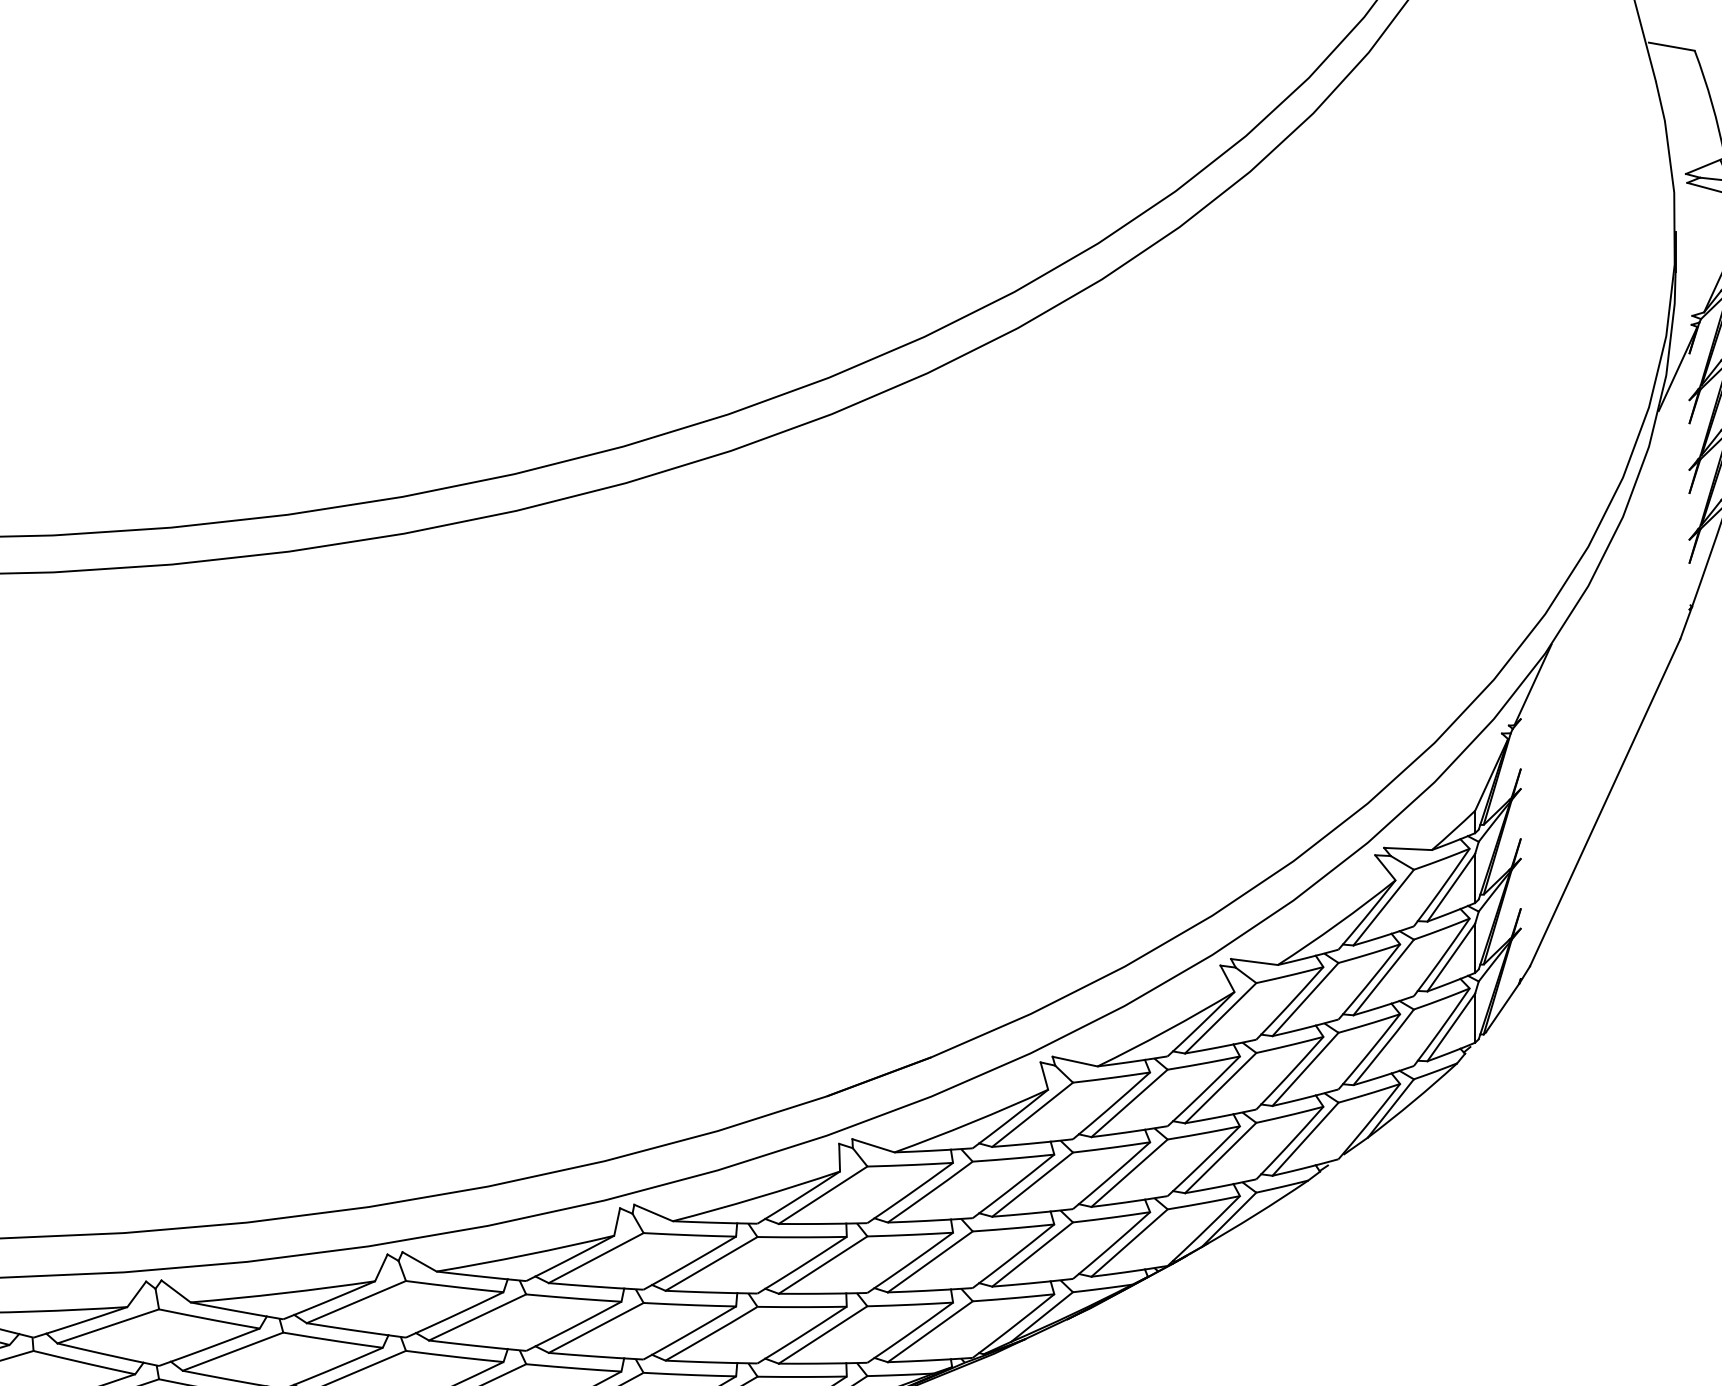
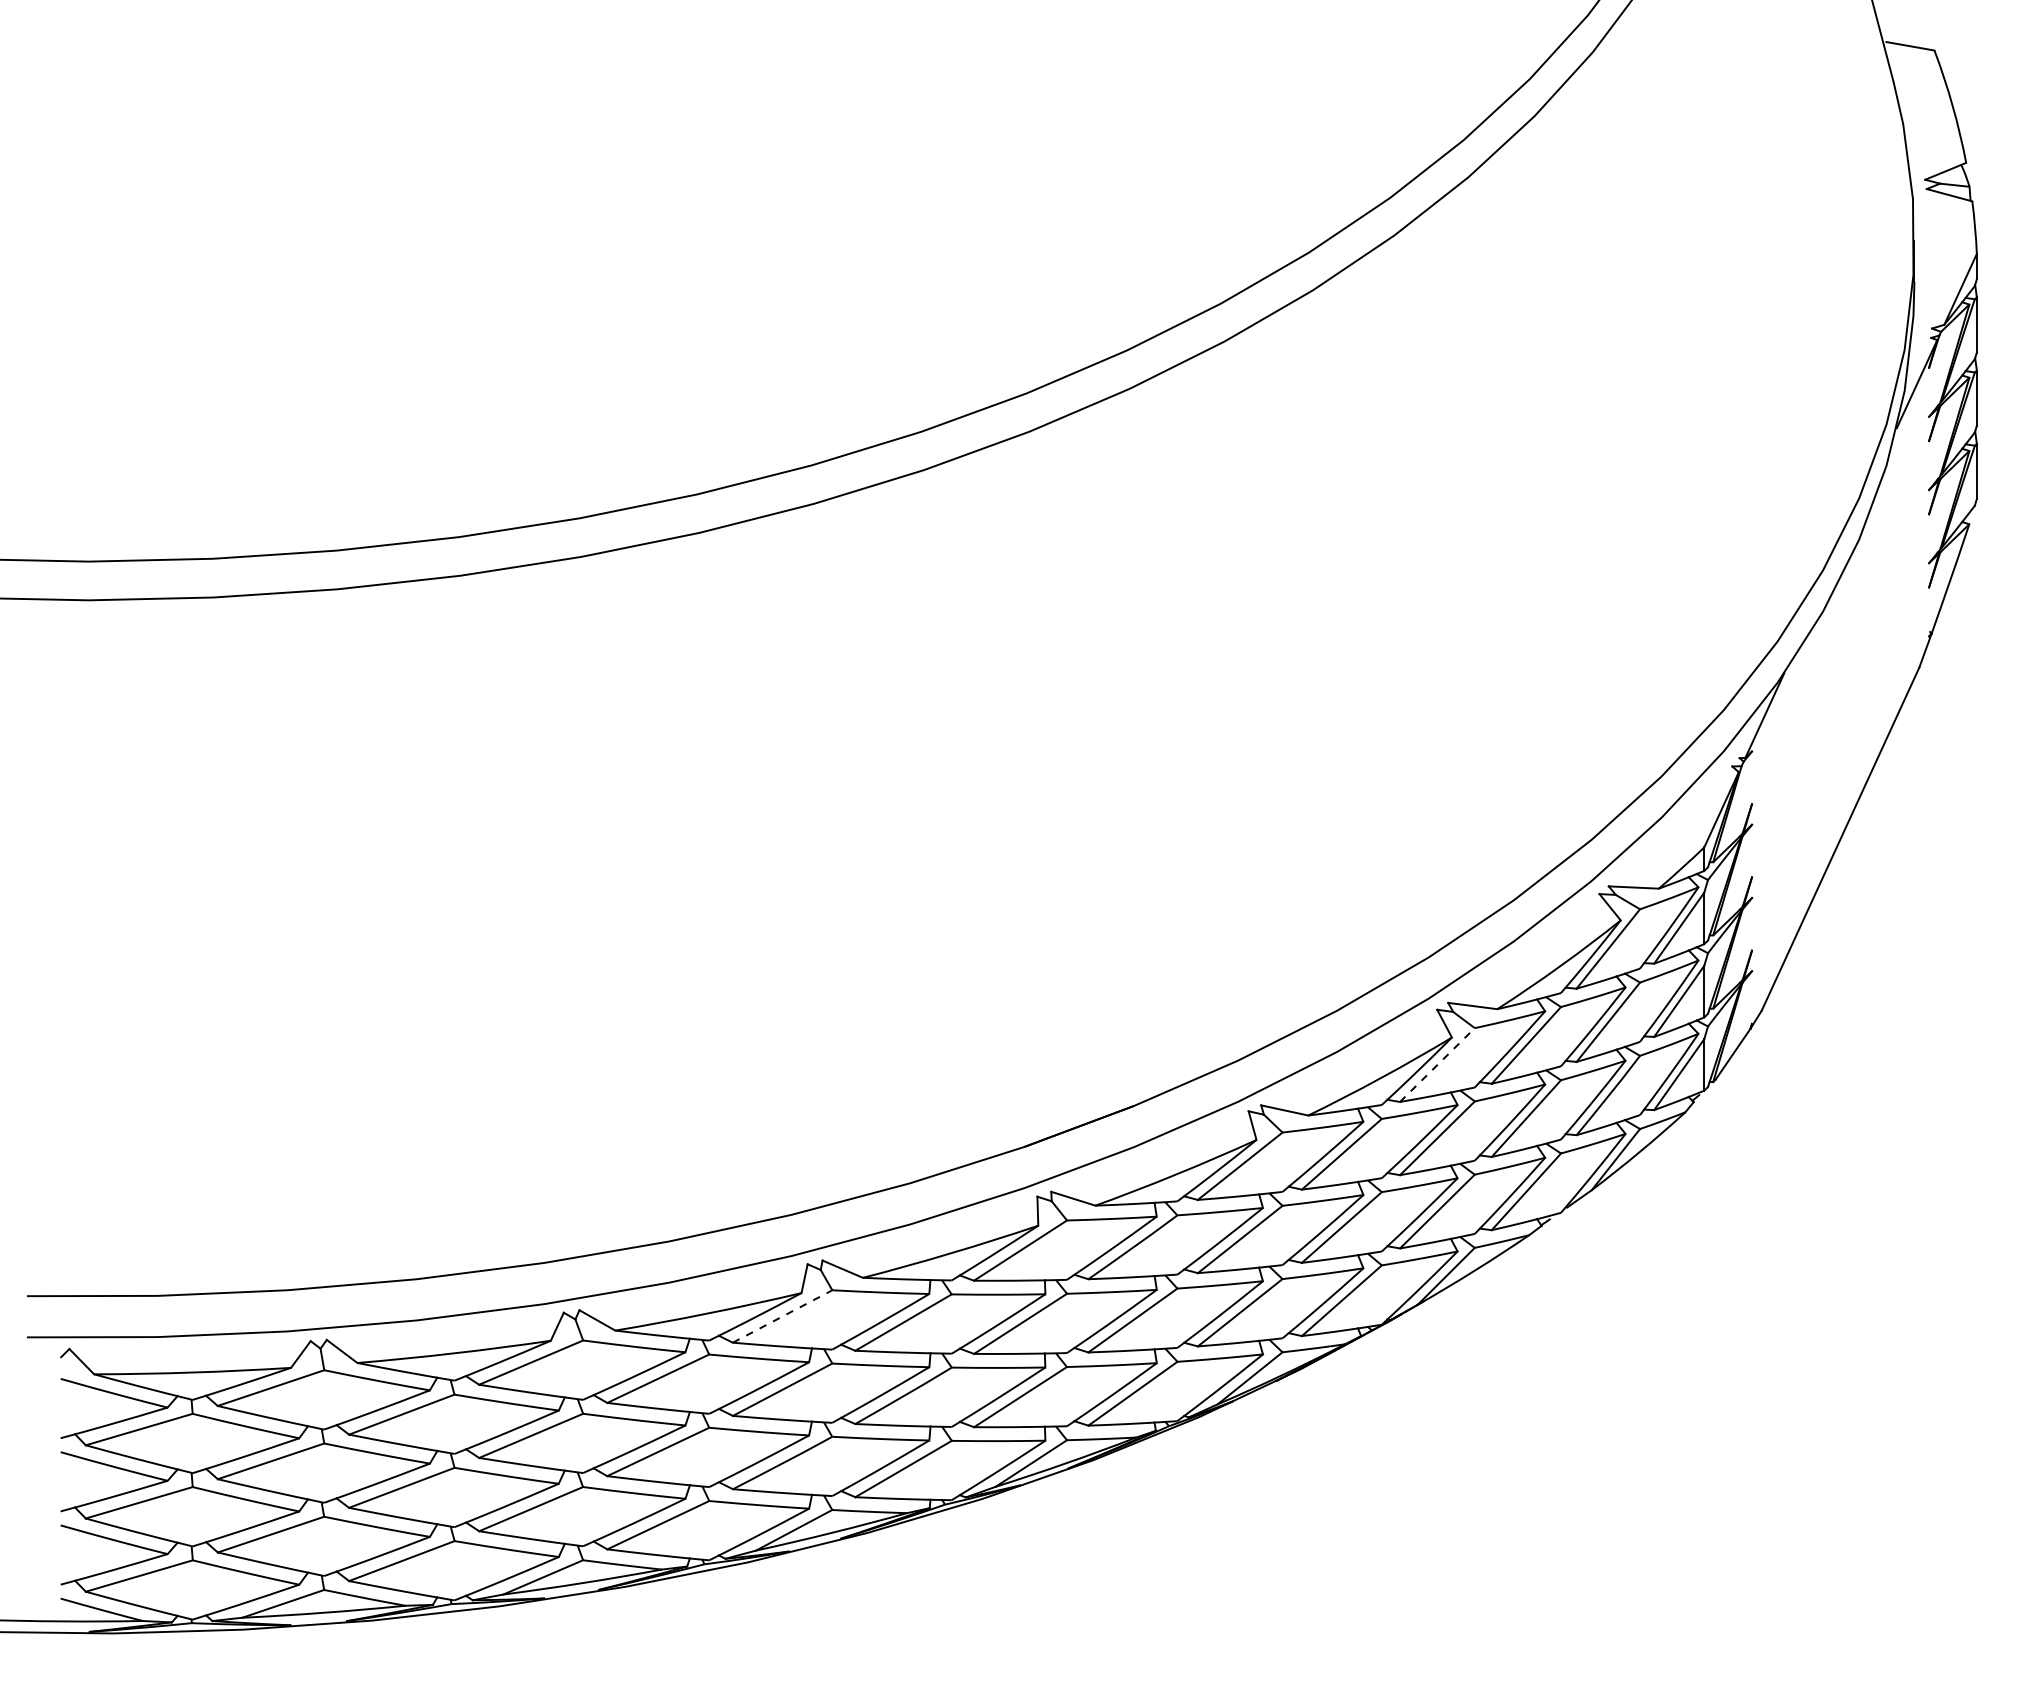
line: (1220, 1018) -> (1437, 1065), solid -> dashed
line: (597, 1258) -> (783, 1316), solid -> dashed

